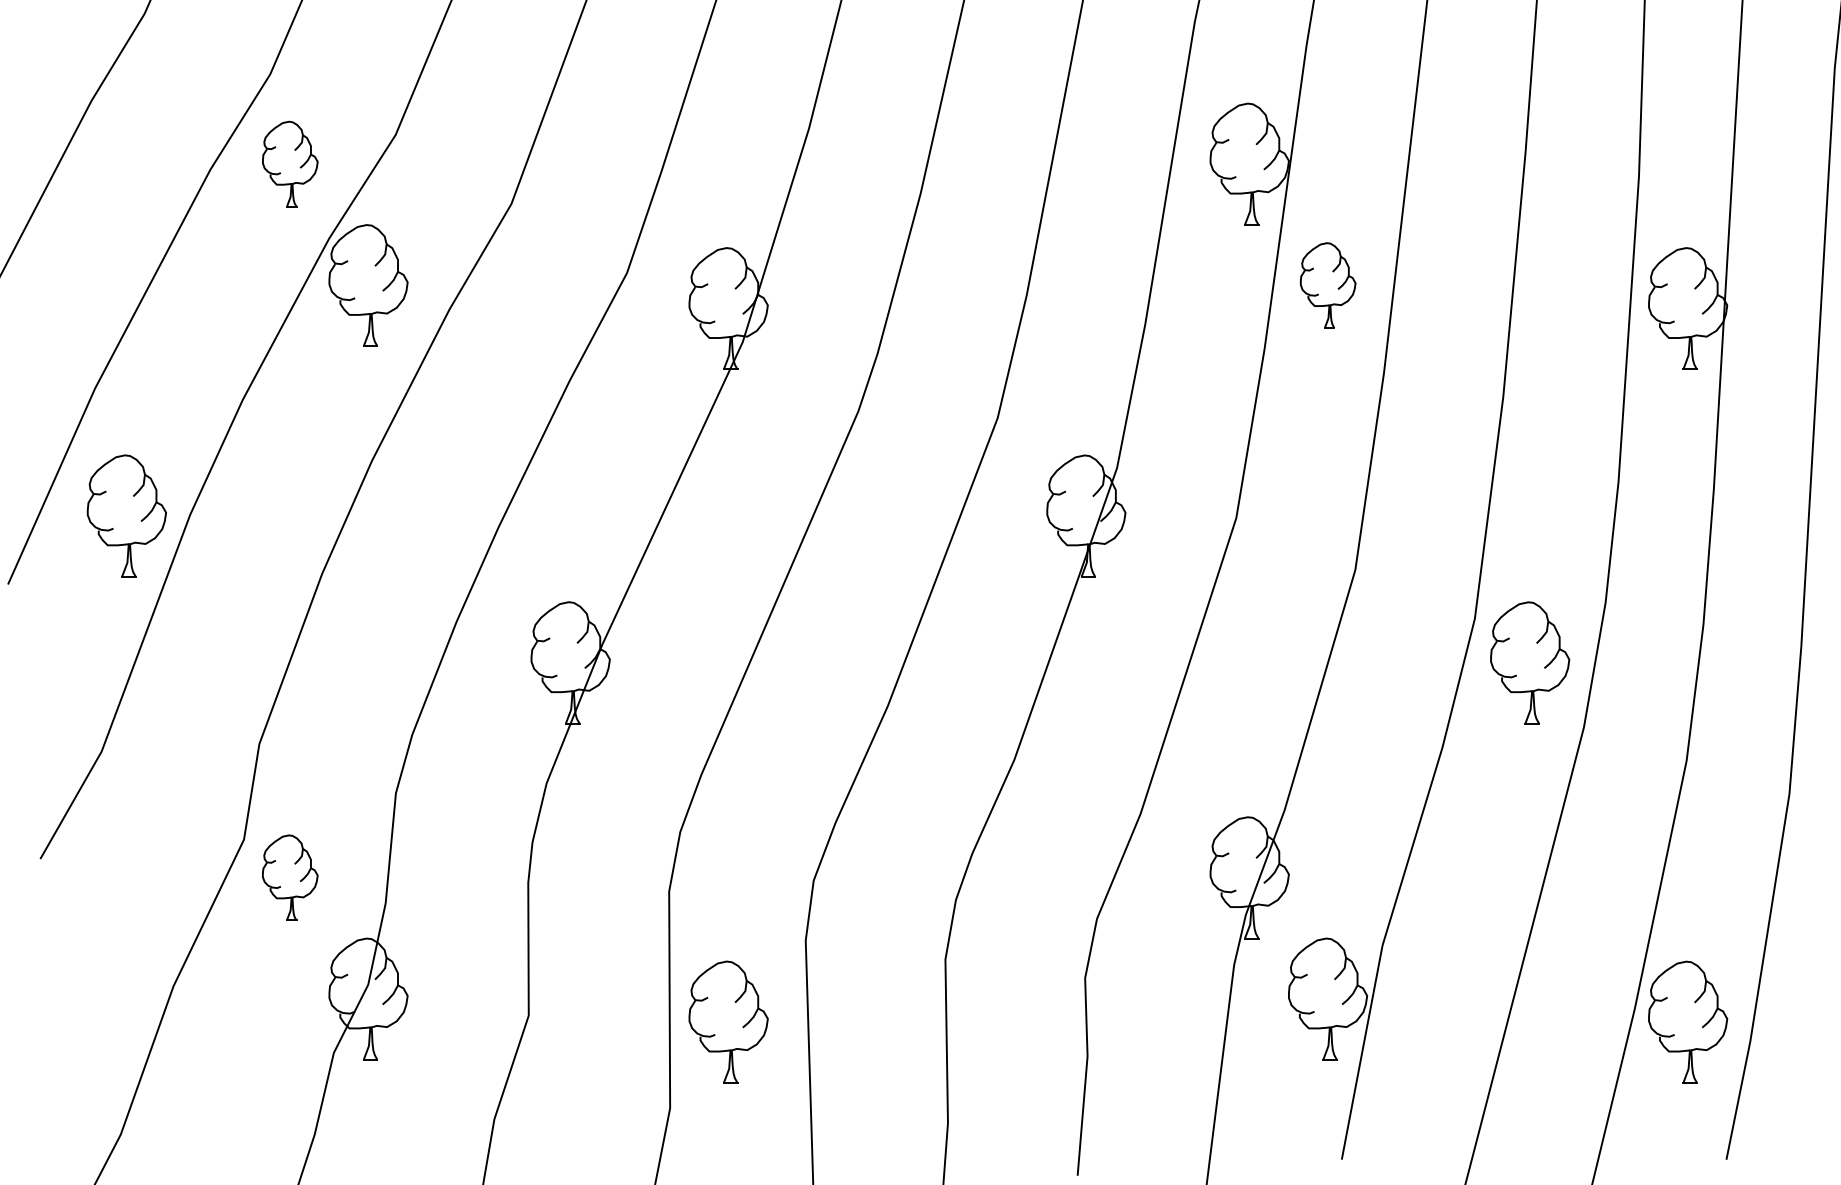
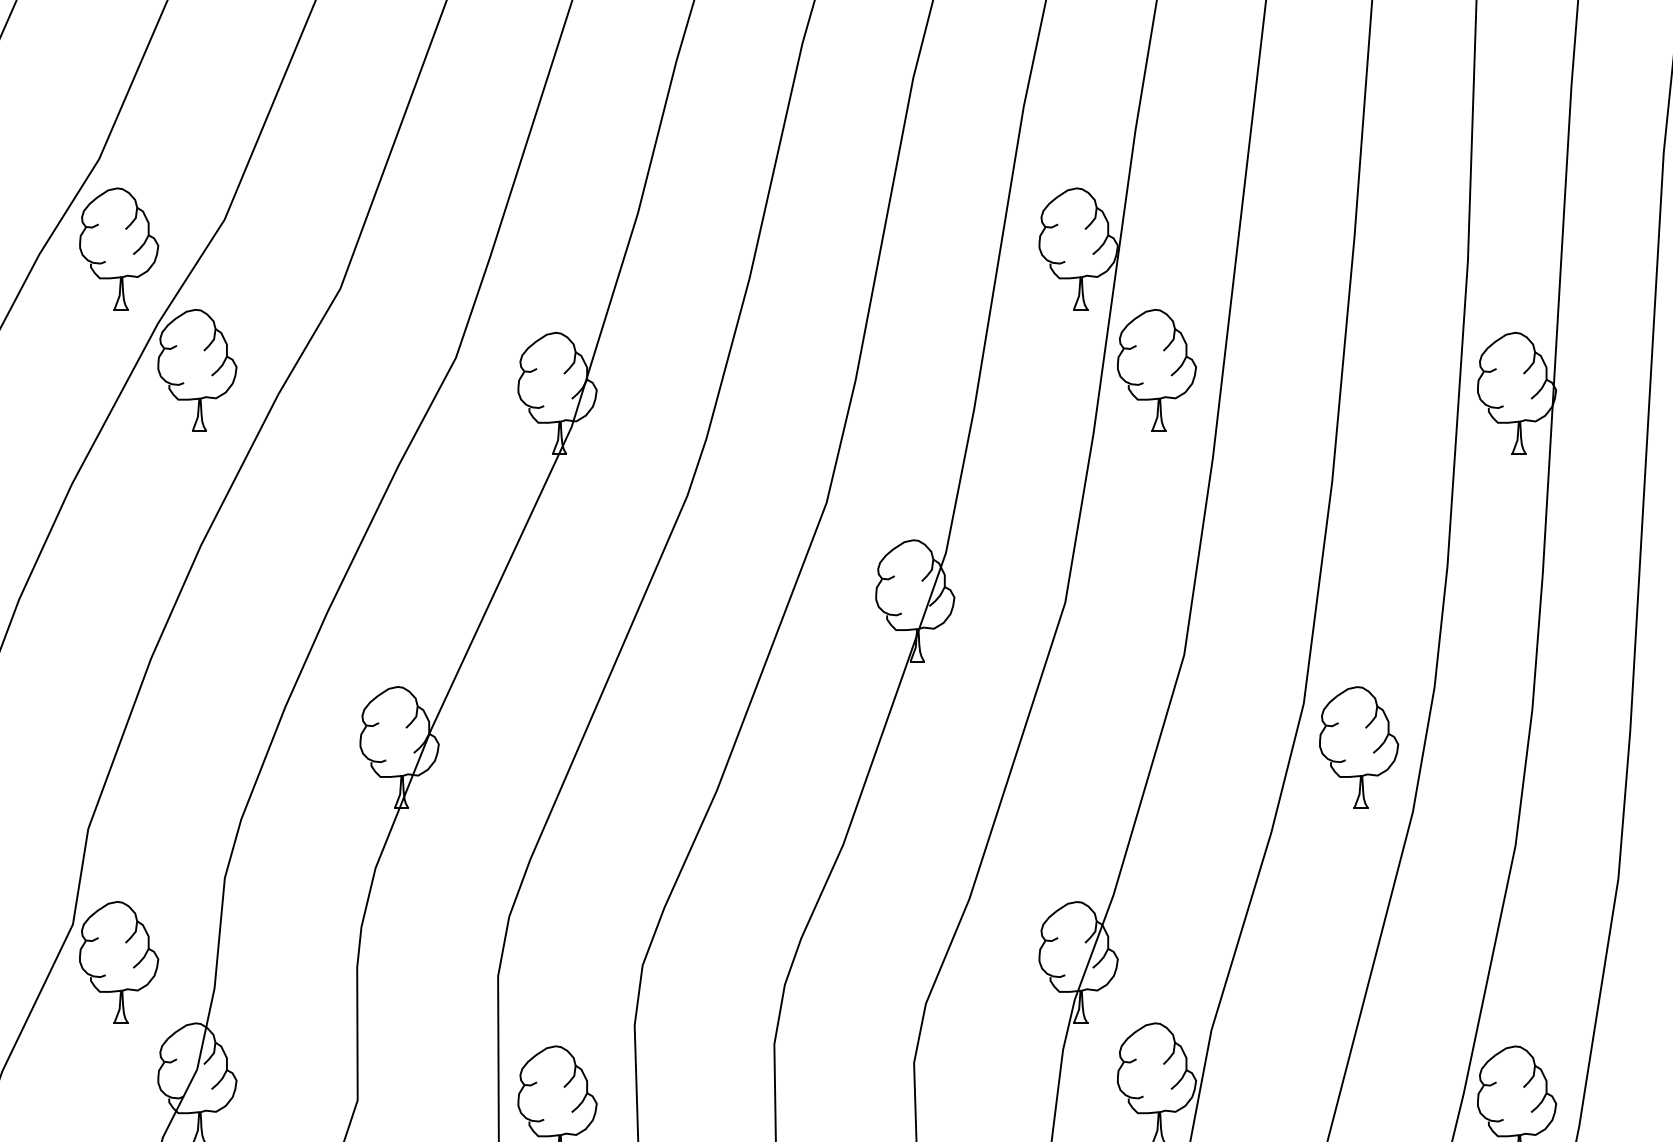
part: (290, 163) -> (119, 248), size x1.43
part: (1328, 285) -> (1157, 370), size x1.43
part: (290, 877) -> (119, 962), size x1.43

